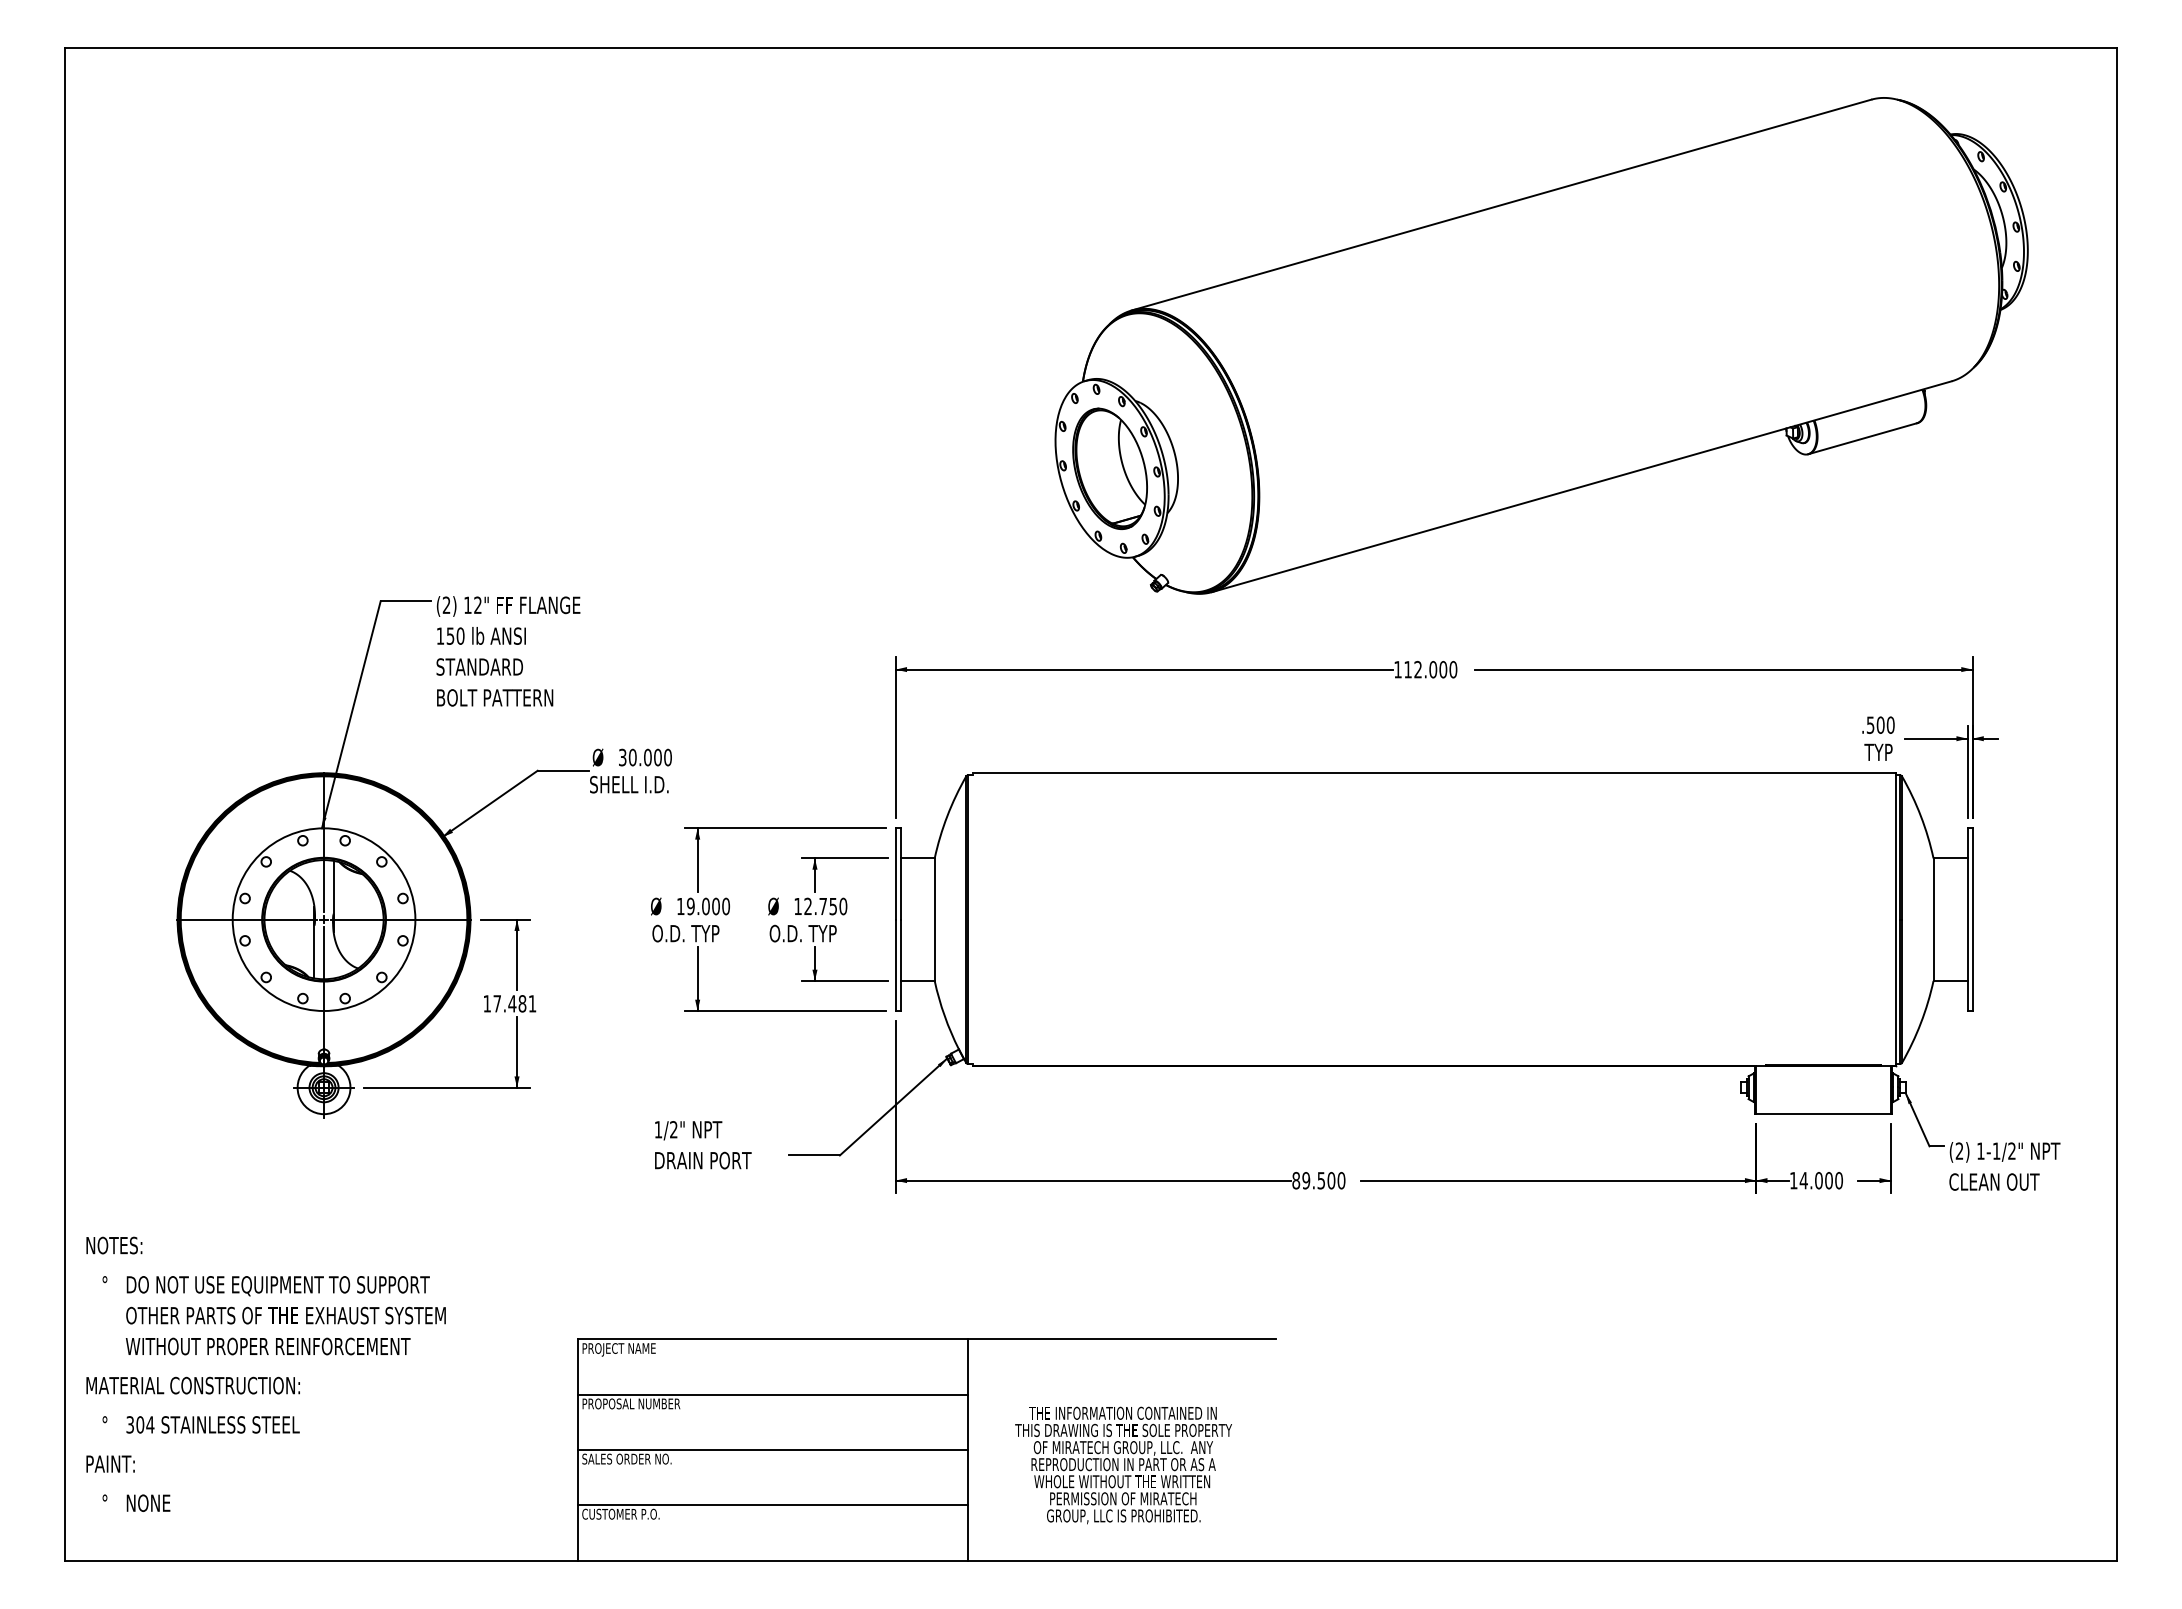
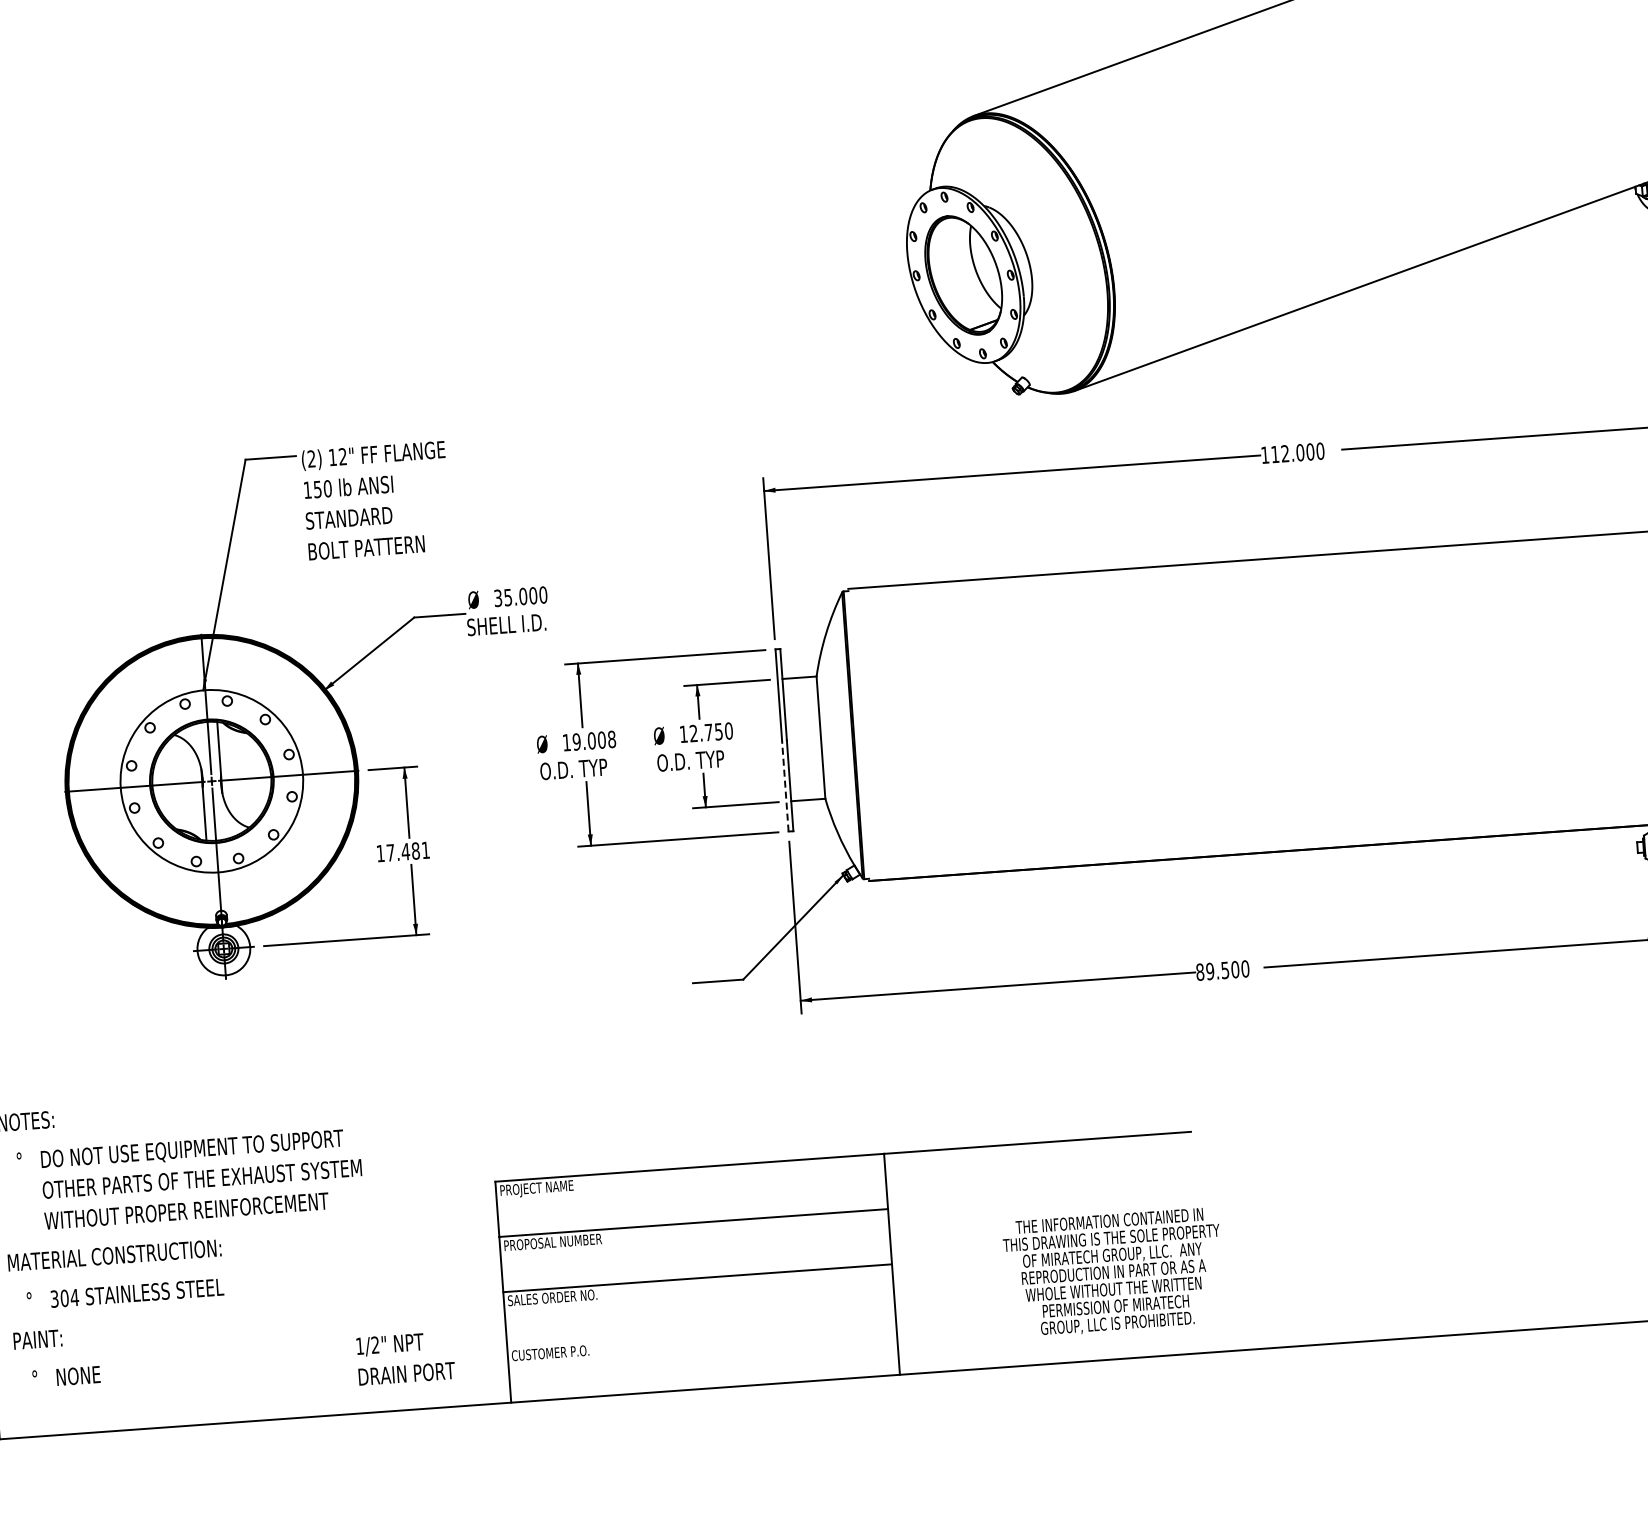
text: (632, 757) -> (507, 597), 30.000 -> 35.000
text: (726, 906) -> (612, 739), 19.000 -> 19.008
line: (895, 965) -> (785, 786), solid -> dashed
text: (703, 1145) -> (406, 1358), moved
text: (1123, 1465) -> (1113, 1272), moved
line: (772, 1505) -> (701, 1333), removed

